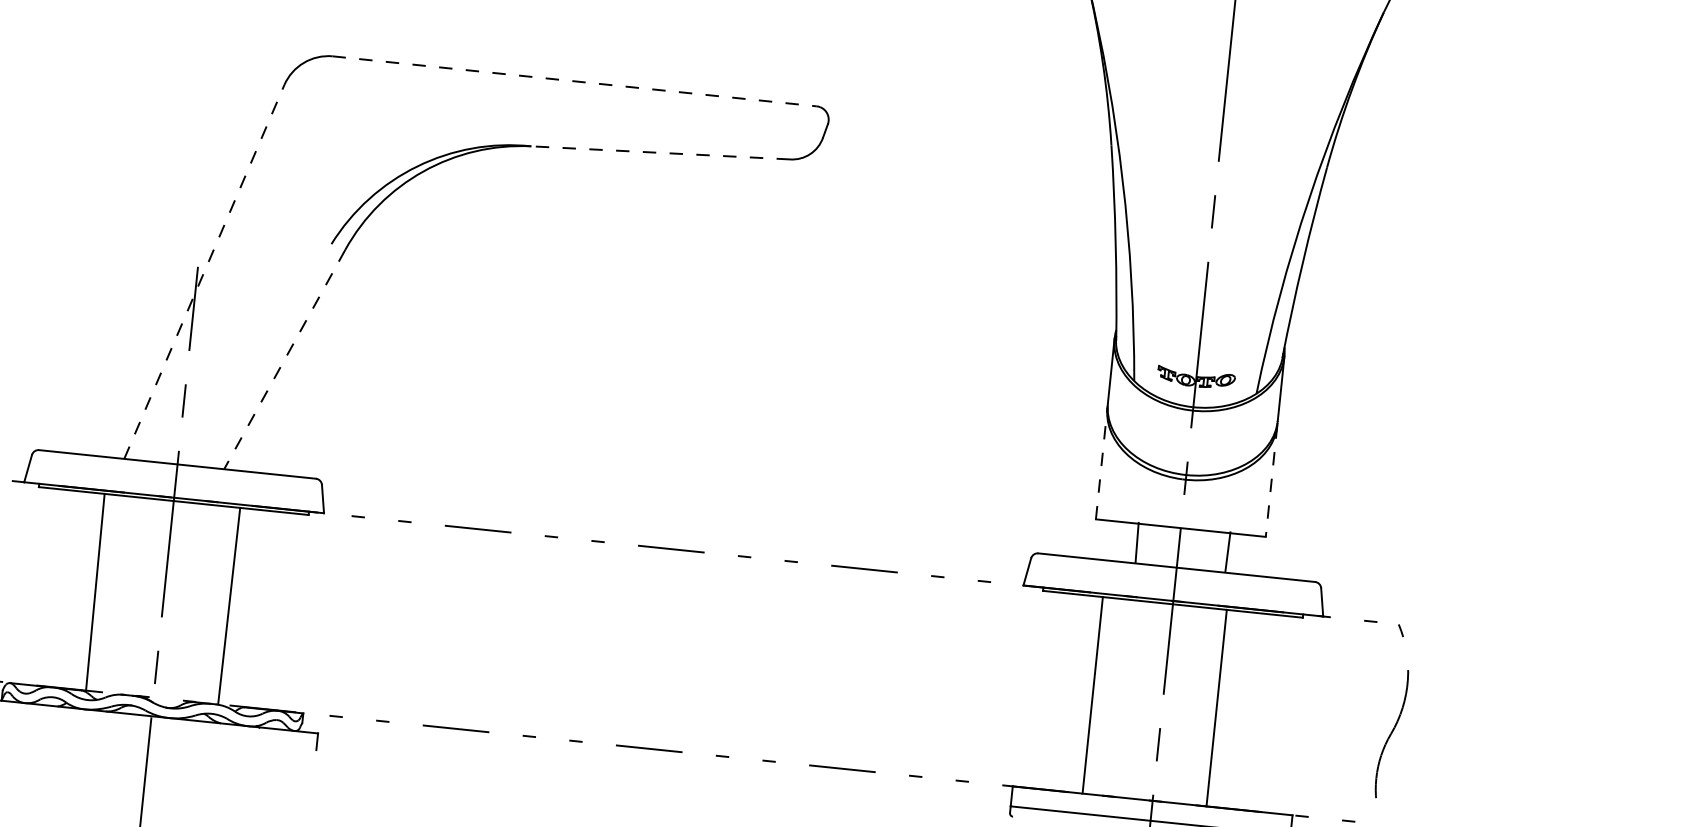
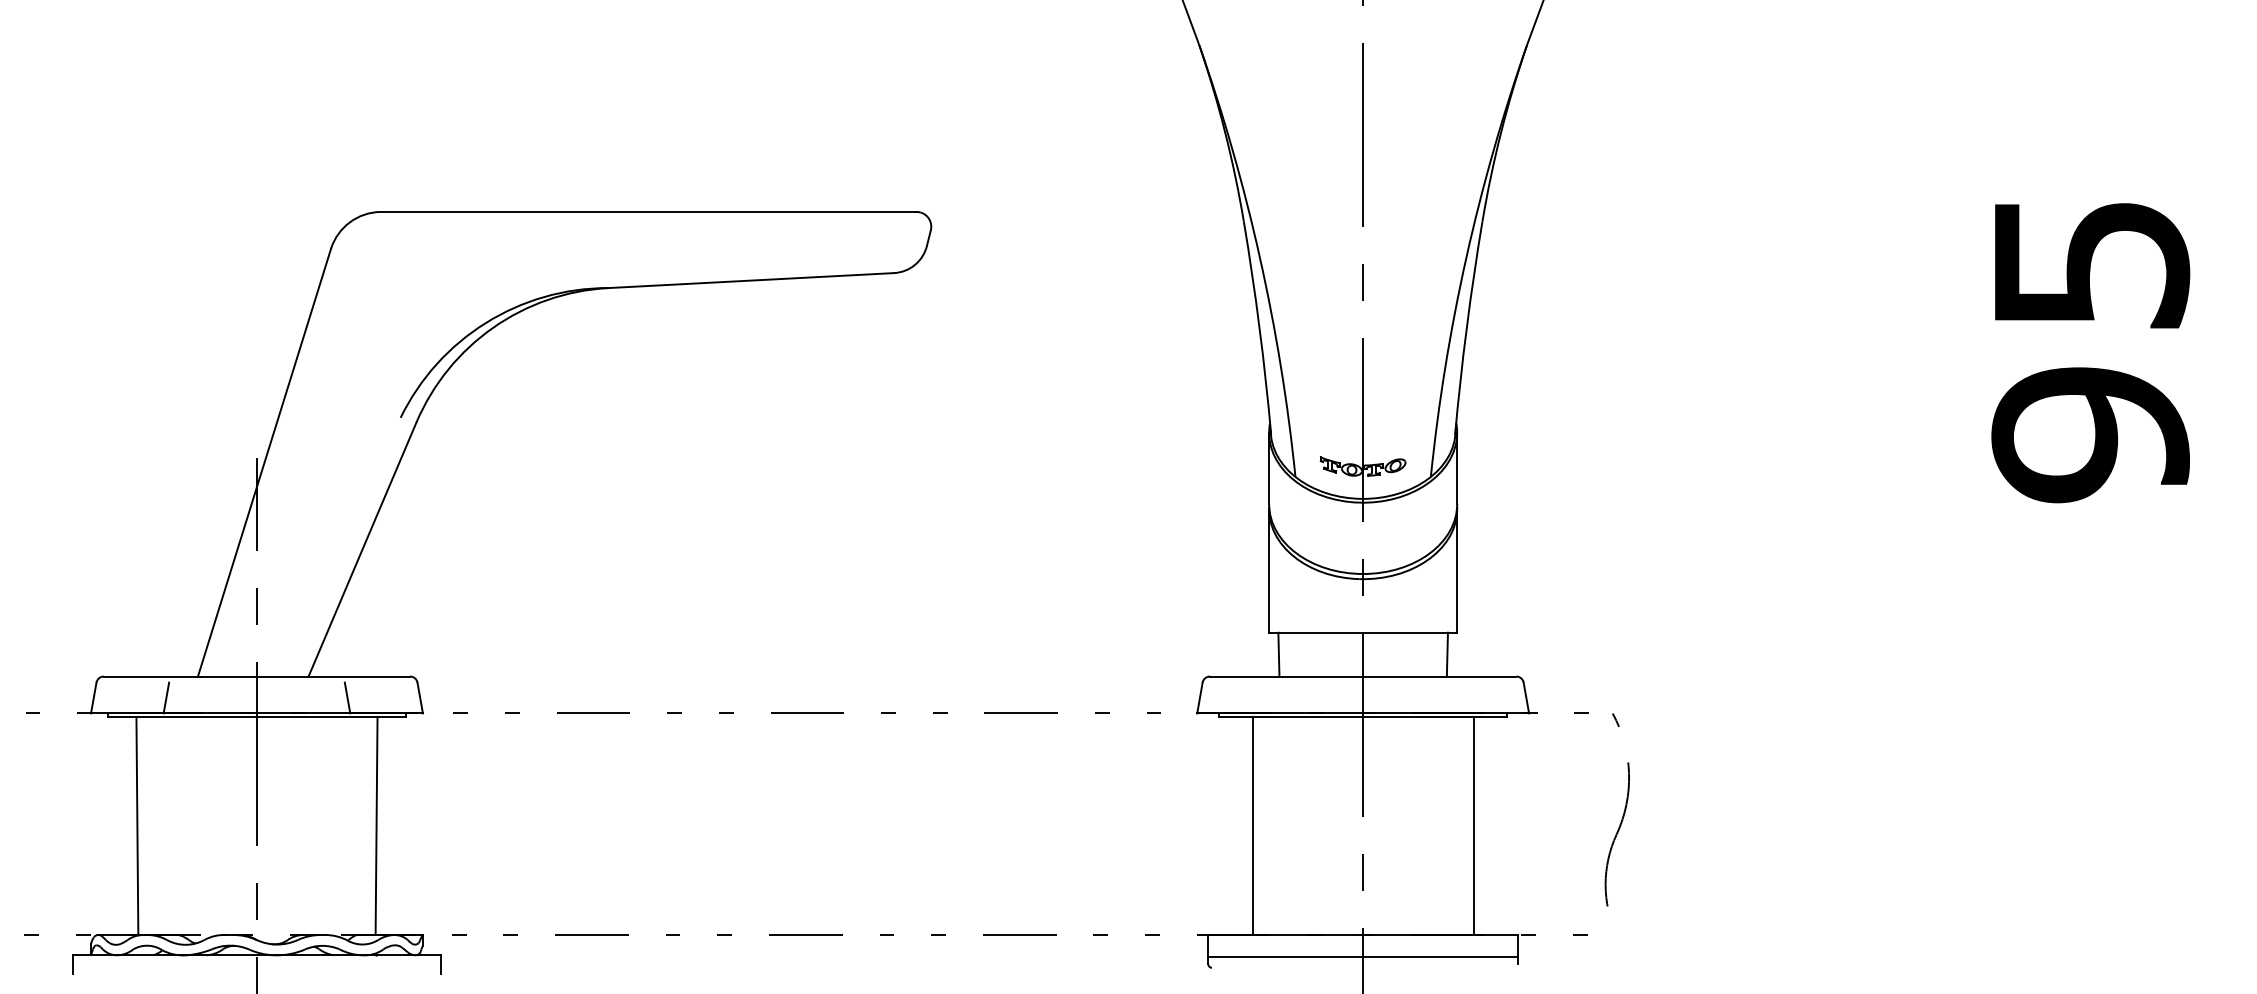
line: (575, 81) -> (649, 211), dashed -> solid
line: (660, 152) -> (750, 280), dashed -> solid
line: (204, 271) -> (264, 462), dashed -> solid
line: (284, 359) -> (362, 549), dashed -> solid
line: (1101, 464) -> (1269, 571), dashed -> solid
line: (93, 474) -> (166, 697), added
line: (1271, 481) -> (1457, 571), dashed -> solid
line: (257, 491) -> (347, 697), added
line: (1136, 542) -> (1278, 654), moved
line: (1227, 551) -> (1446, 654), moved
line: (95, 592) -> (137, 826), moved
line: (229, 606) -> (376, 826), moved
line: (1092, 694) -> (1252, 825), moved
line: (1216, 707) -> (1473, 825), moved

